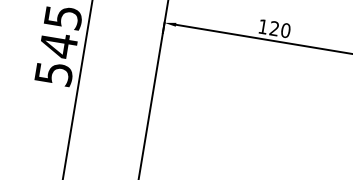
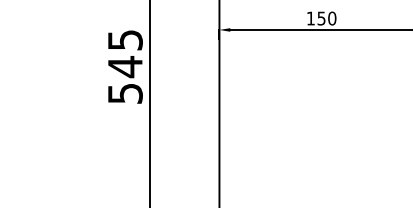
text: (274, 28) -> (321, 18), 120 -> 150

